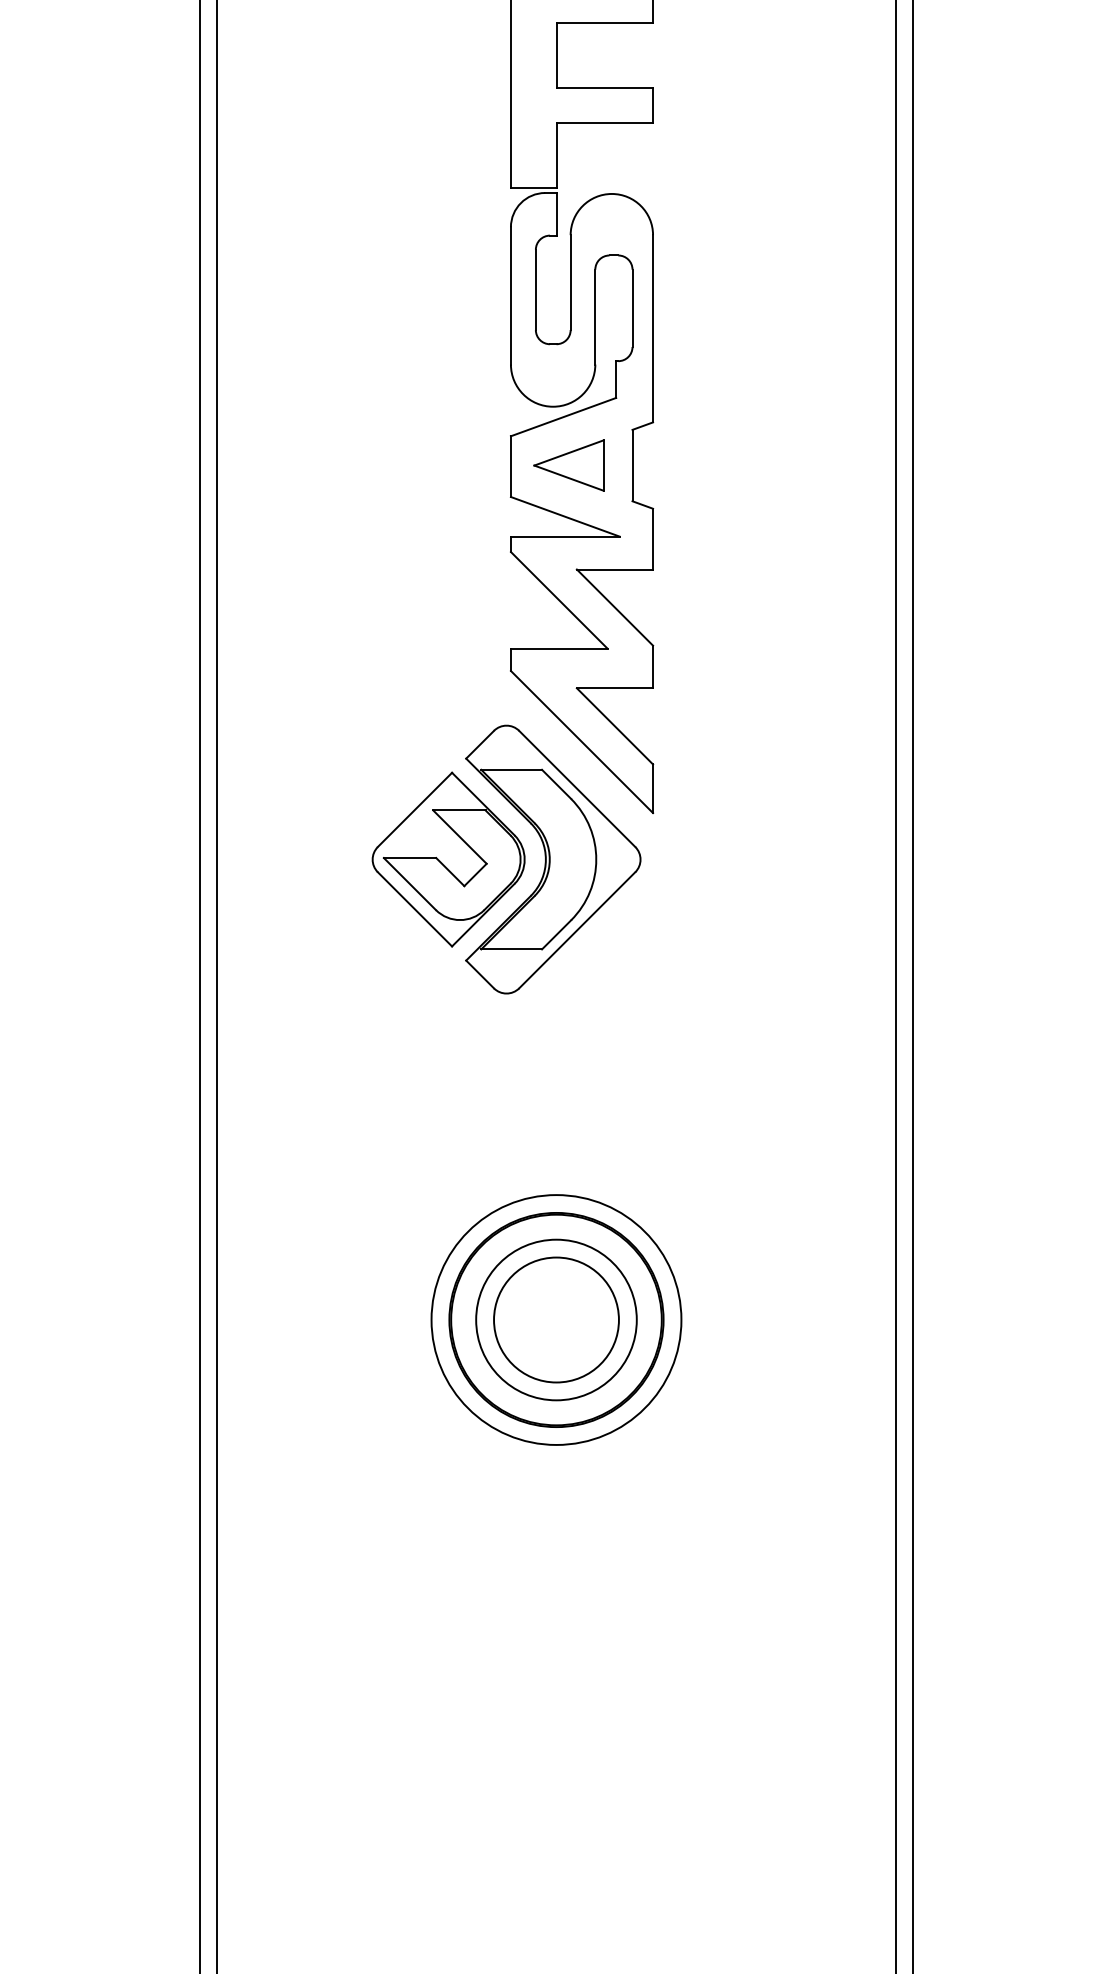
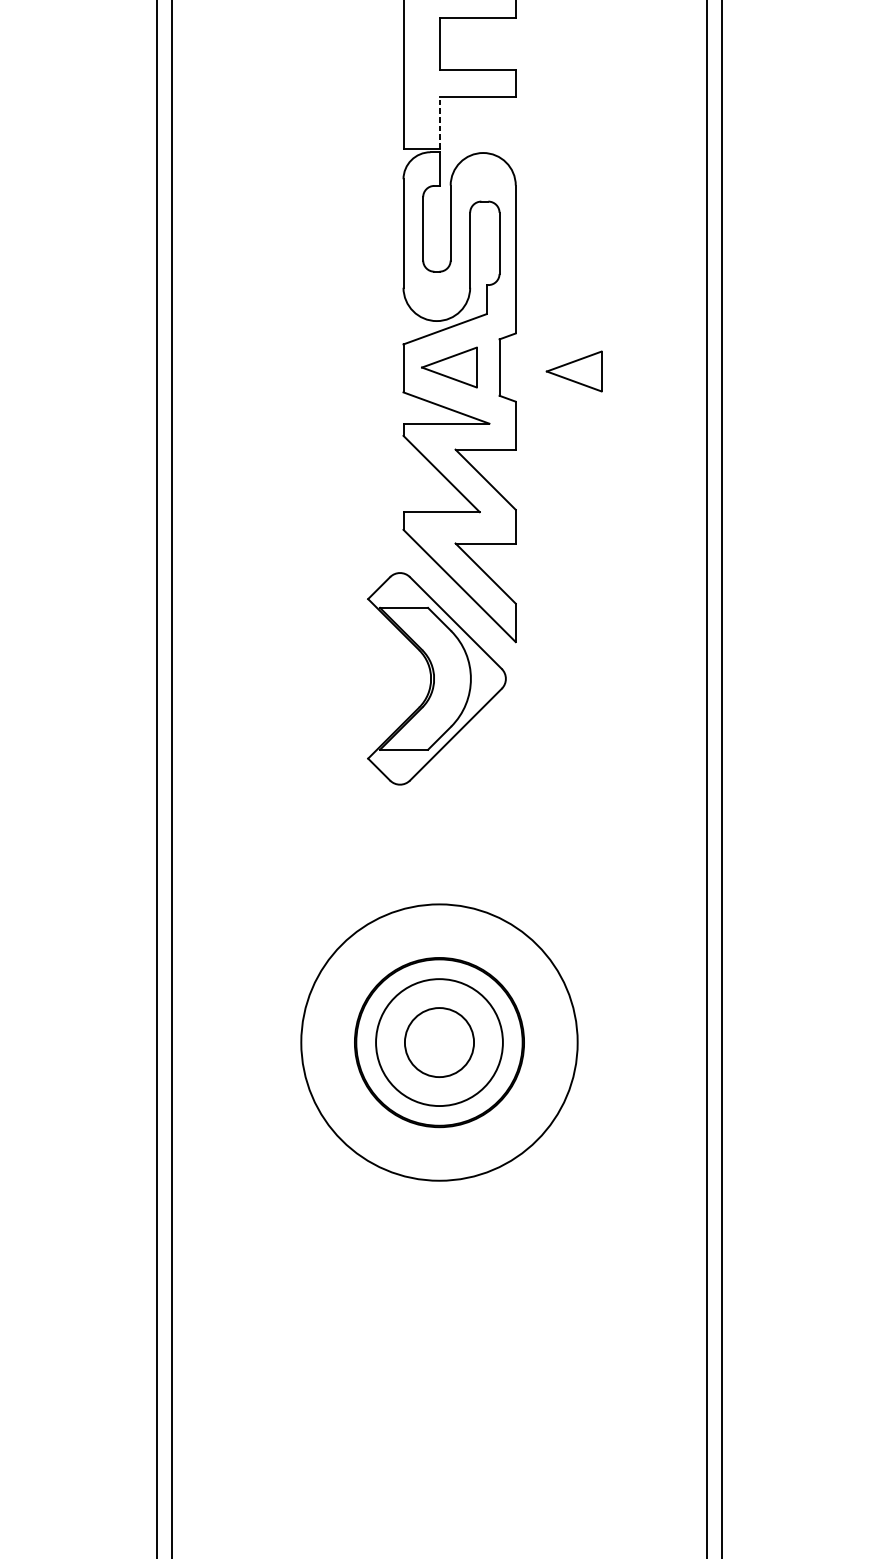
line: (556, 155) -> (439, 122), solid -> dashed
part: (726, 470) -> (573, 371), added
part: (448, 859) -> (354, 678), removed
circle: (556, 1319) -> (439, 1042), size x0.7
circle: (556, 1319) -> (439, 1042), size x1.4

